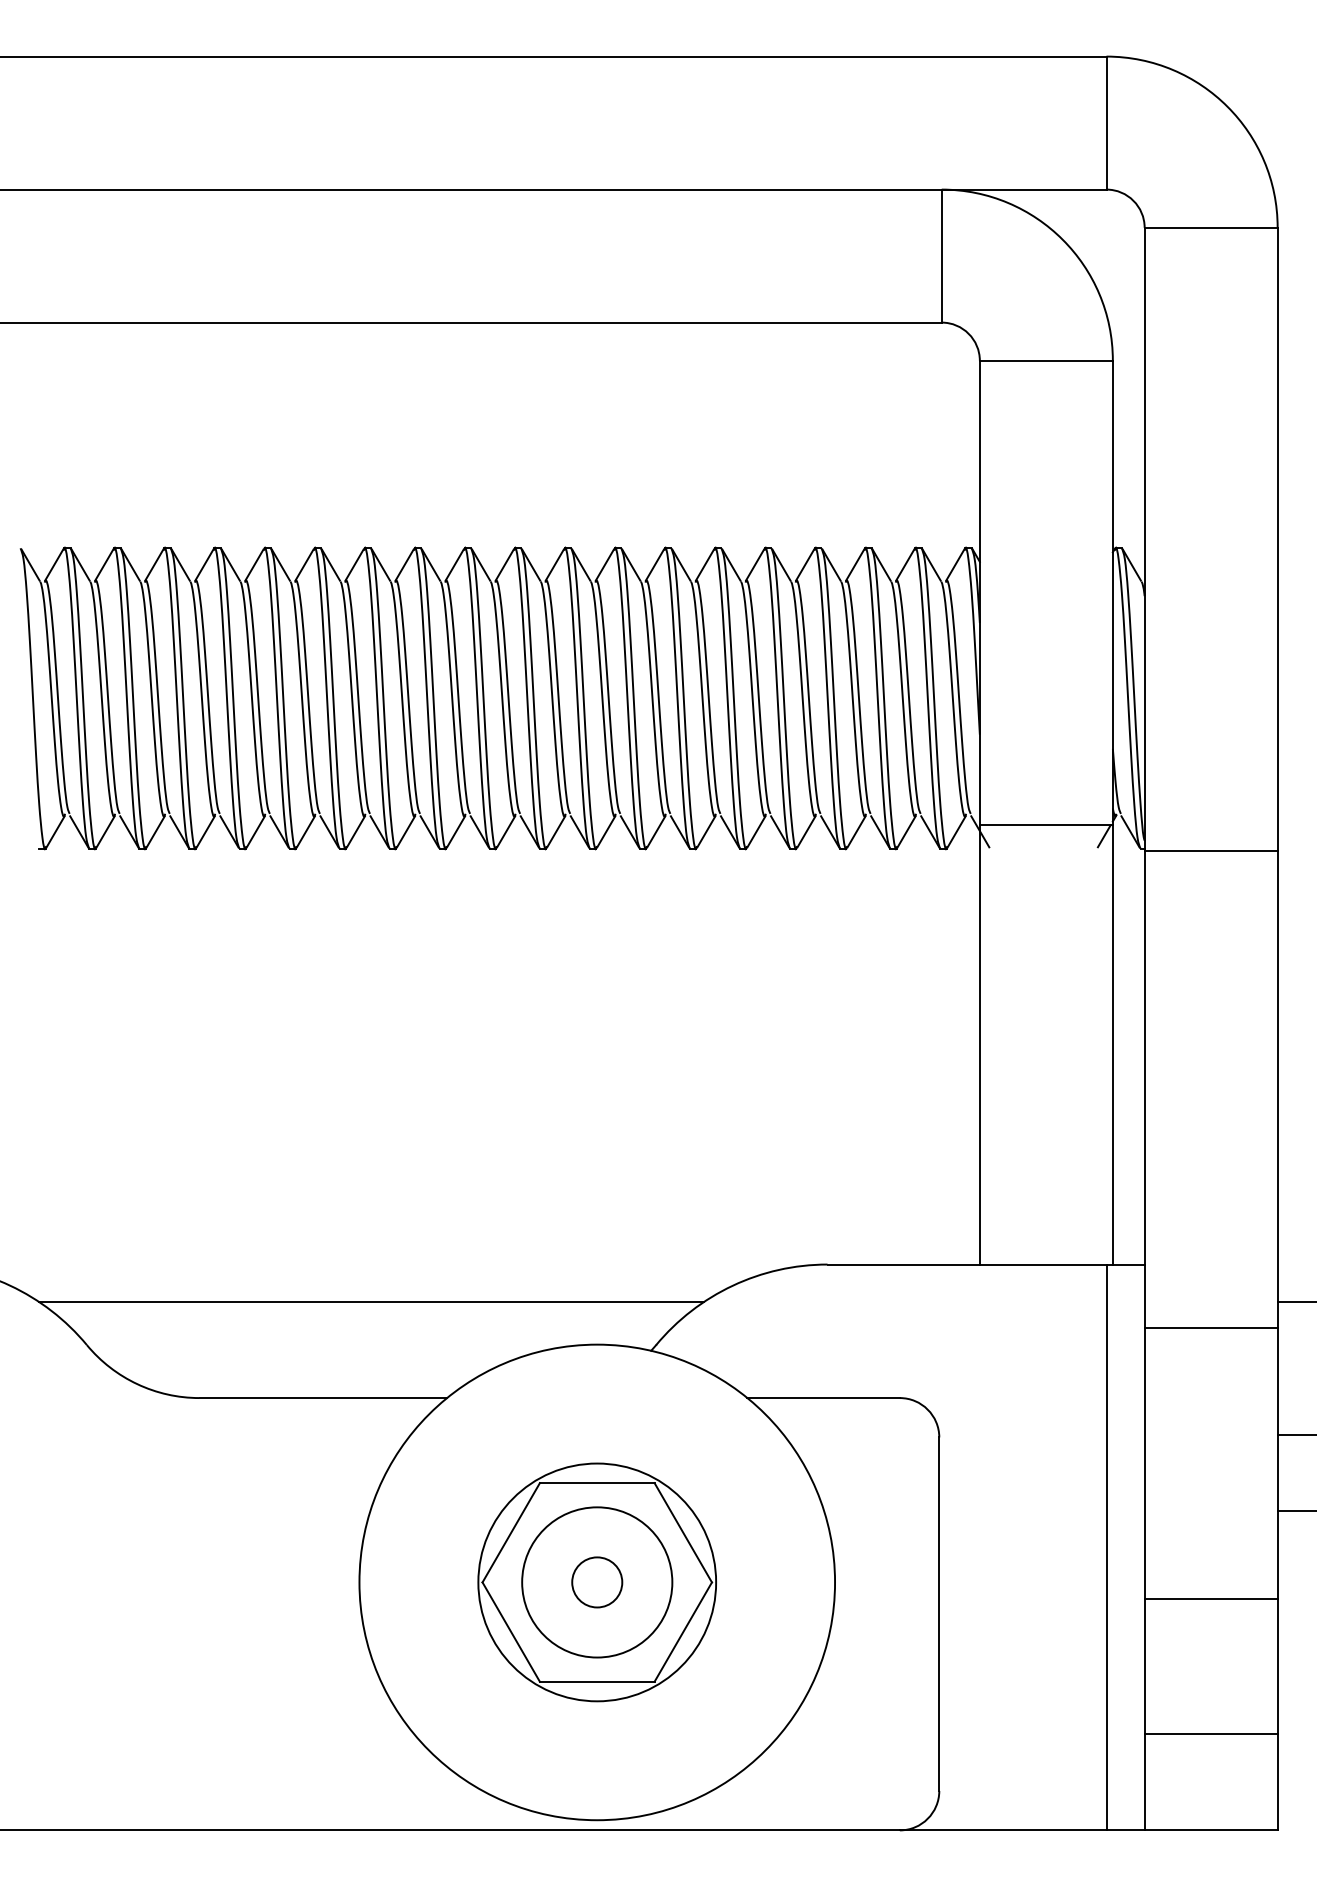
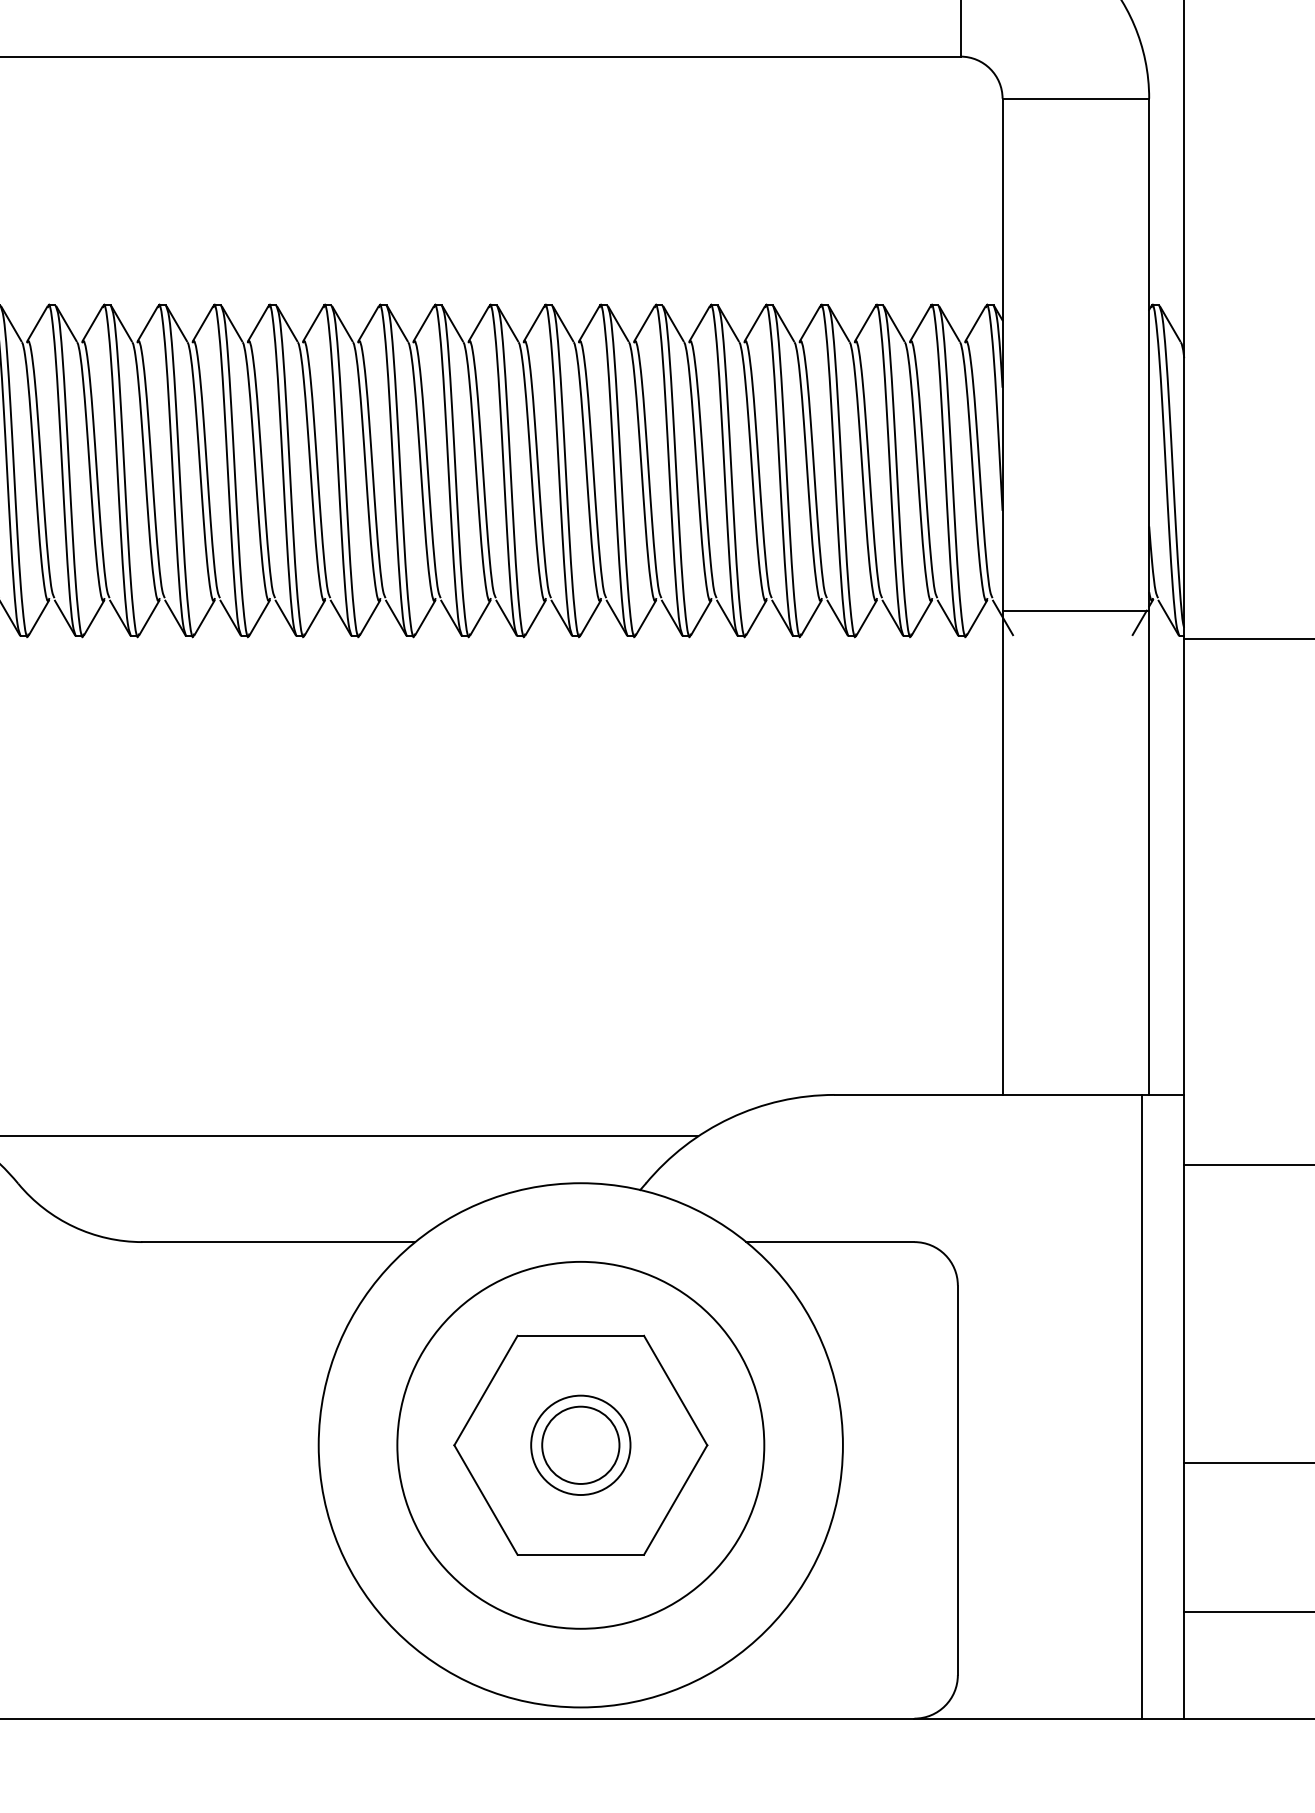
circle: (597, 1582) -> (581, 1445), size x0.6
circle: (597, 1582) -> (581, 1445), size x1.4
circle: (597, 1582) -> (581, 1445), size x1.4

